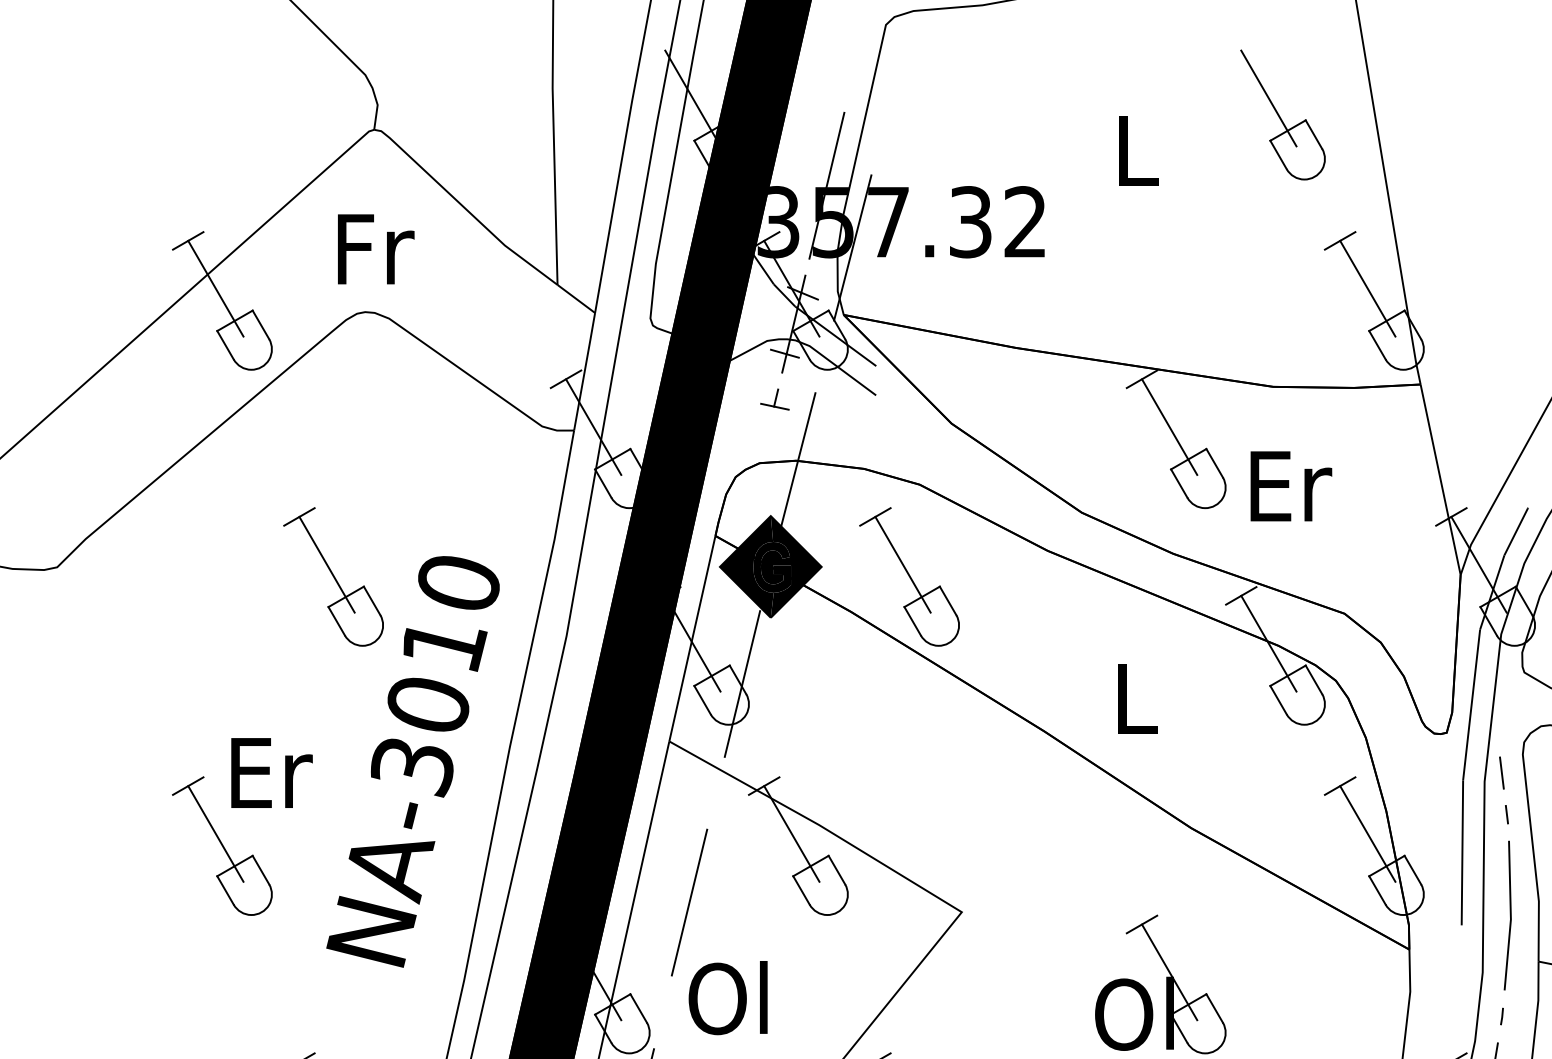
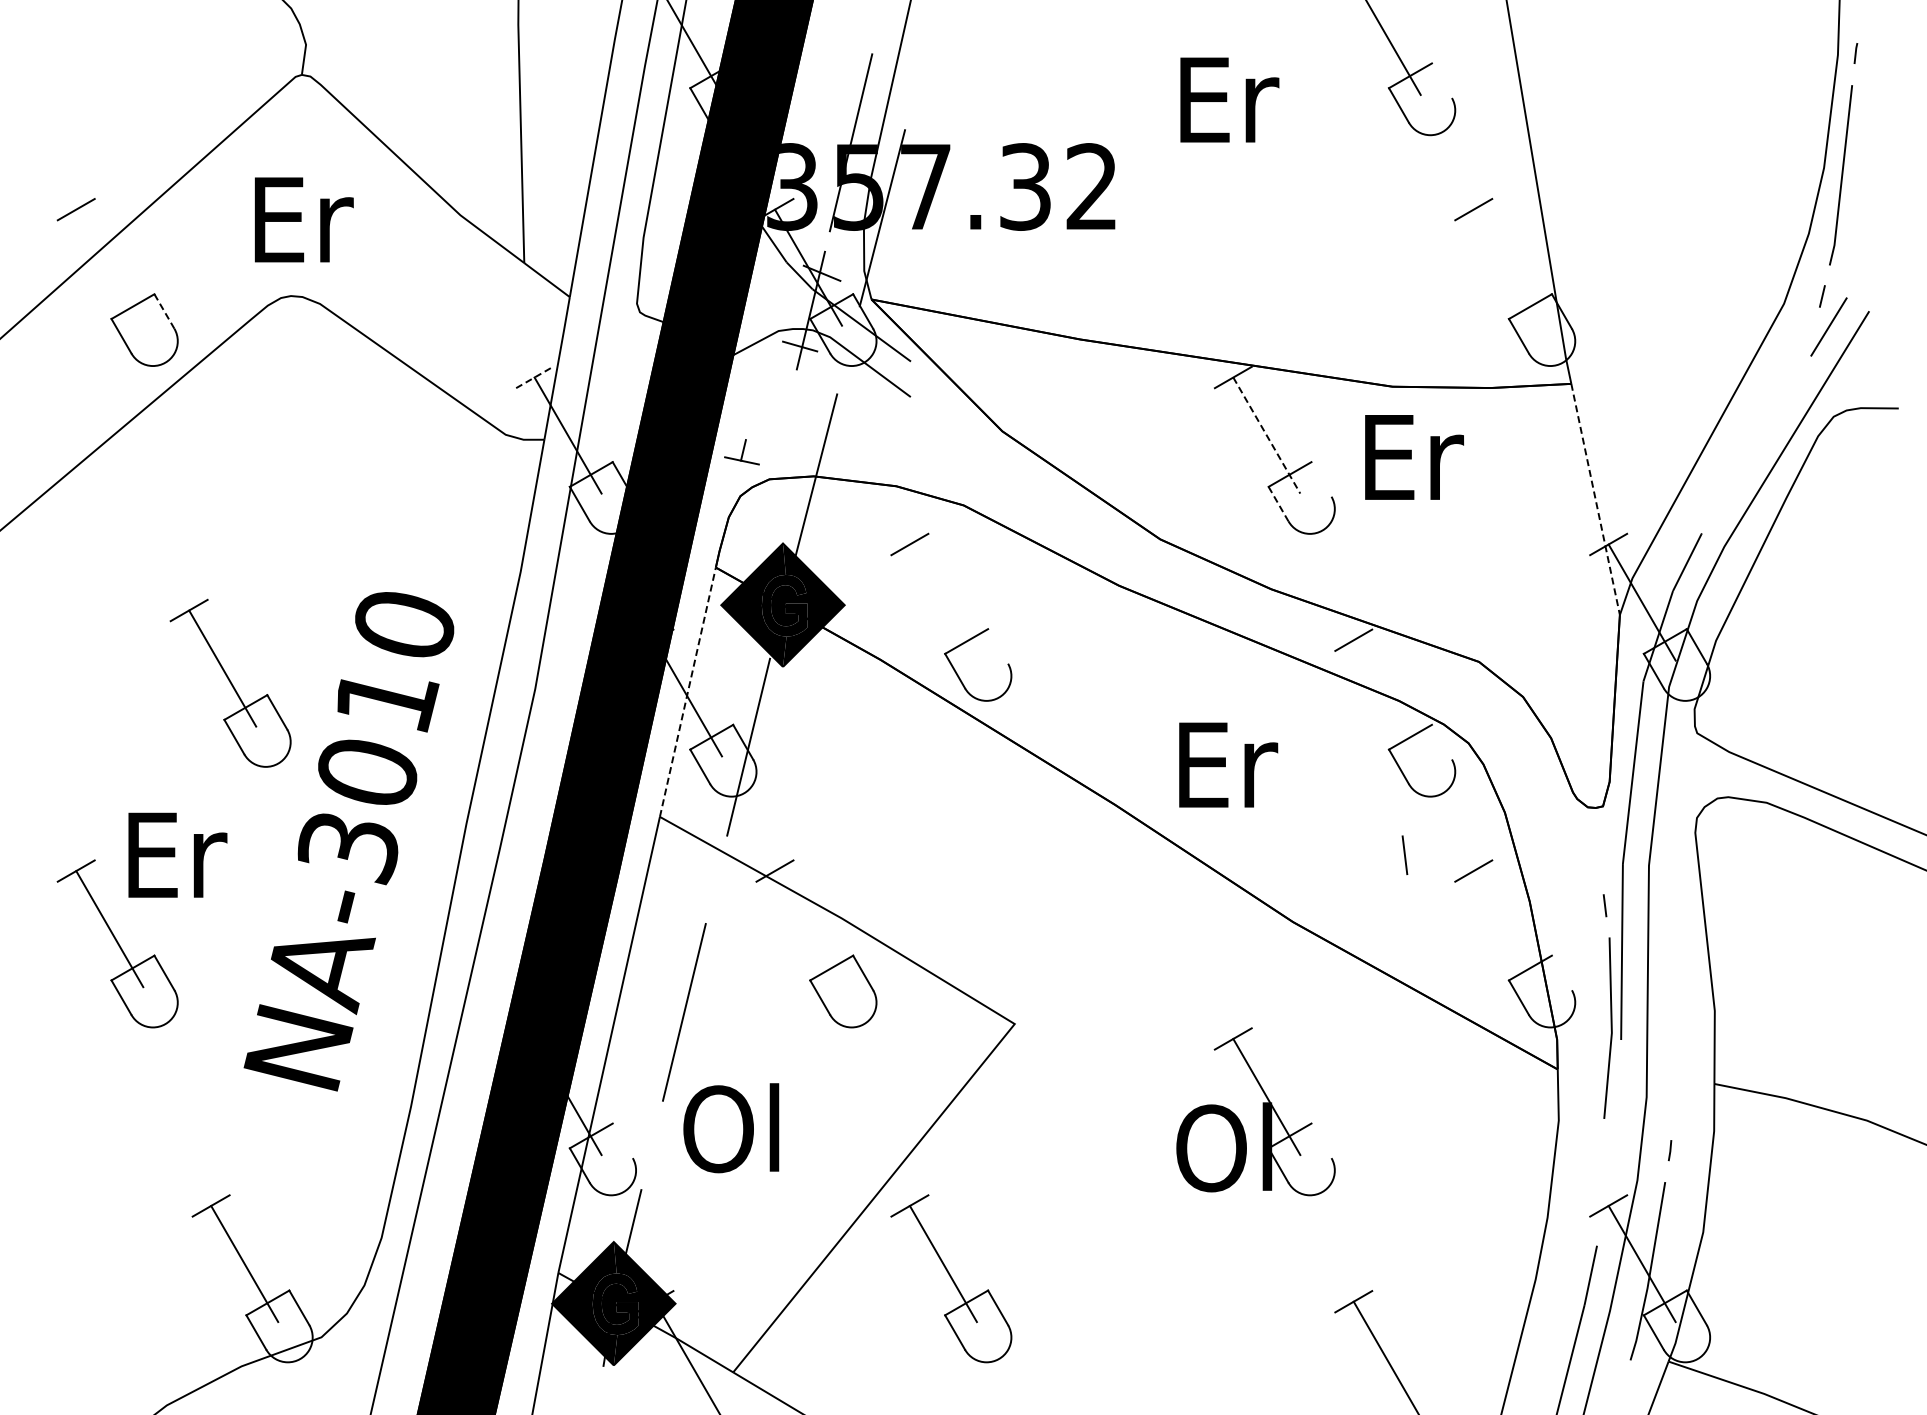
line: (1313, 134) -> (1441, 80), removed
text: (1138, 150) -> (1229, 99), L -> Er
text: (375, 249) -> (303, 219), Fr -> Er
line: (215, 288) -> (109, 267), removed
line: (1367, 288) -> (1506, 267), removed
line: (260, 324) -> (164, 311), solid -> dashed
line: (566, 379) -> (535, 377), solid -> dashed
part: (774, 399) -> (741, 452), moved
line: (1169, 427) -> (1266, 435), solid -> dashed
line: (1214, 463) -> (1321, 479), removed
line: (1440, 479) -> (1595, 499), solid -> dashed
line: (1179, 483) -> (1278, 504), solid -> dashed
text: (1291, 486) -> (1414, 457), moved
line: (902, 564) -> (942, 602), removed
part: (333, 576) -> (230, 682), moved
line: (948, 600) -> (998, 646), removed
line: (692, 638) -> (687, 692), solid -> dashed
line: (1268, 643) -> (1386, 698), removed
line: (1313, 679) -> (1441, 741), removed
text: (1138, 698) -> (1228, 764), L -> Er
line: (1501, 772) -> (1404, 854), moved
line: (1506, 814) -> (1604, 905), moved
line: (791, 834) -> (808, 929), removed
line: (1367, 834) -> (1506, 929), removed
line: (1412, 869) -> (1561, 972), removed
line: (1509, 915) -> (1610, 1027), moved
line: (638, 1008) -> (622, 1140), removed
line: (1214, 1008) -> (1321, 1140), removed

